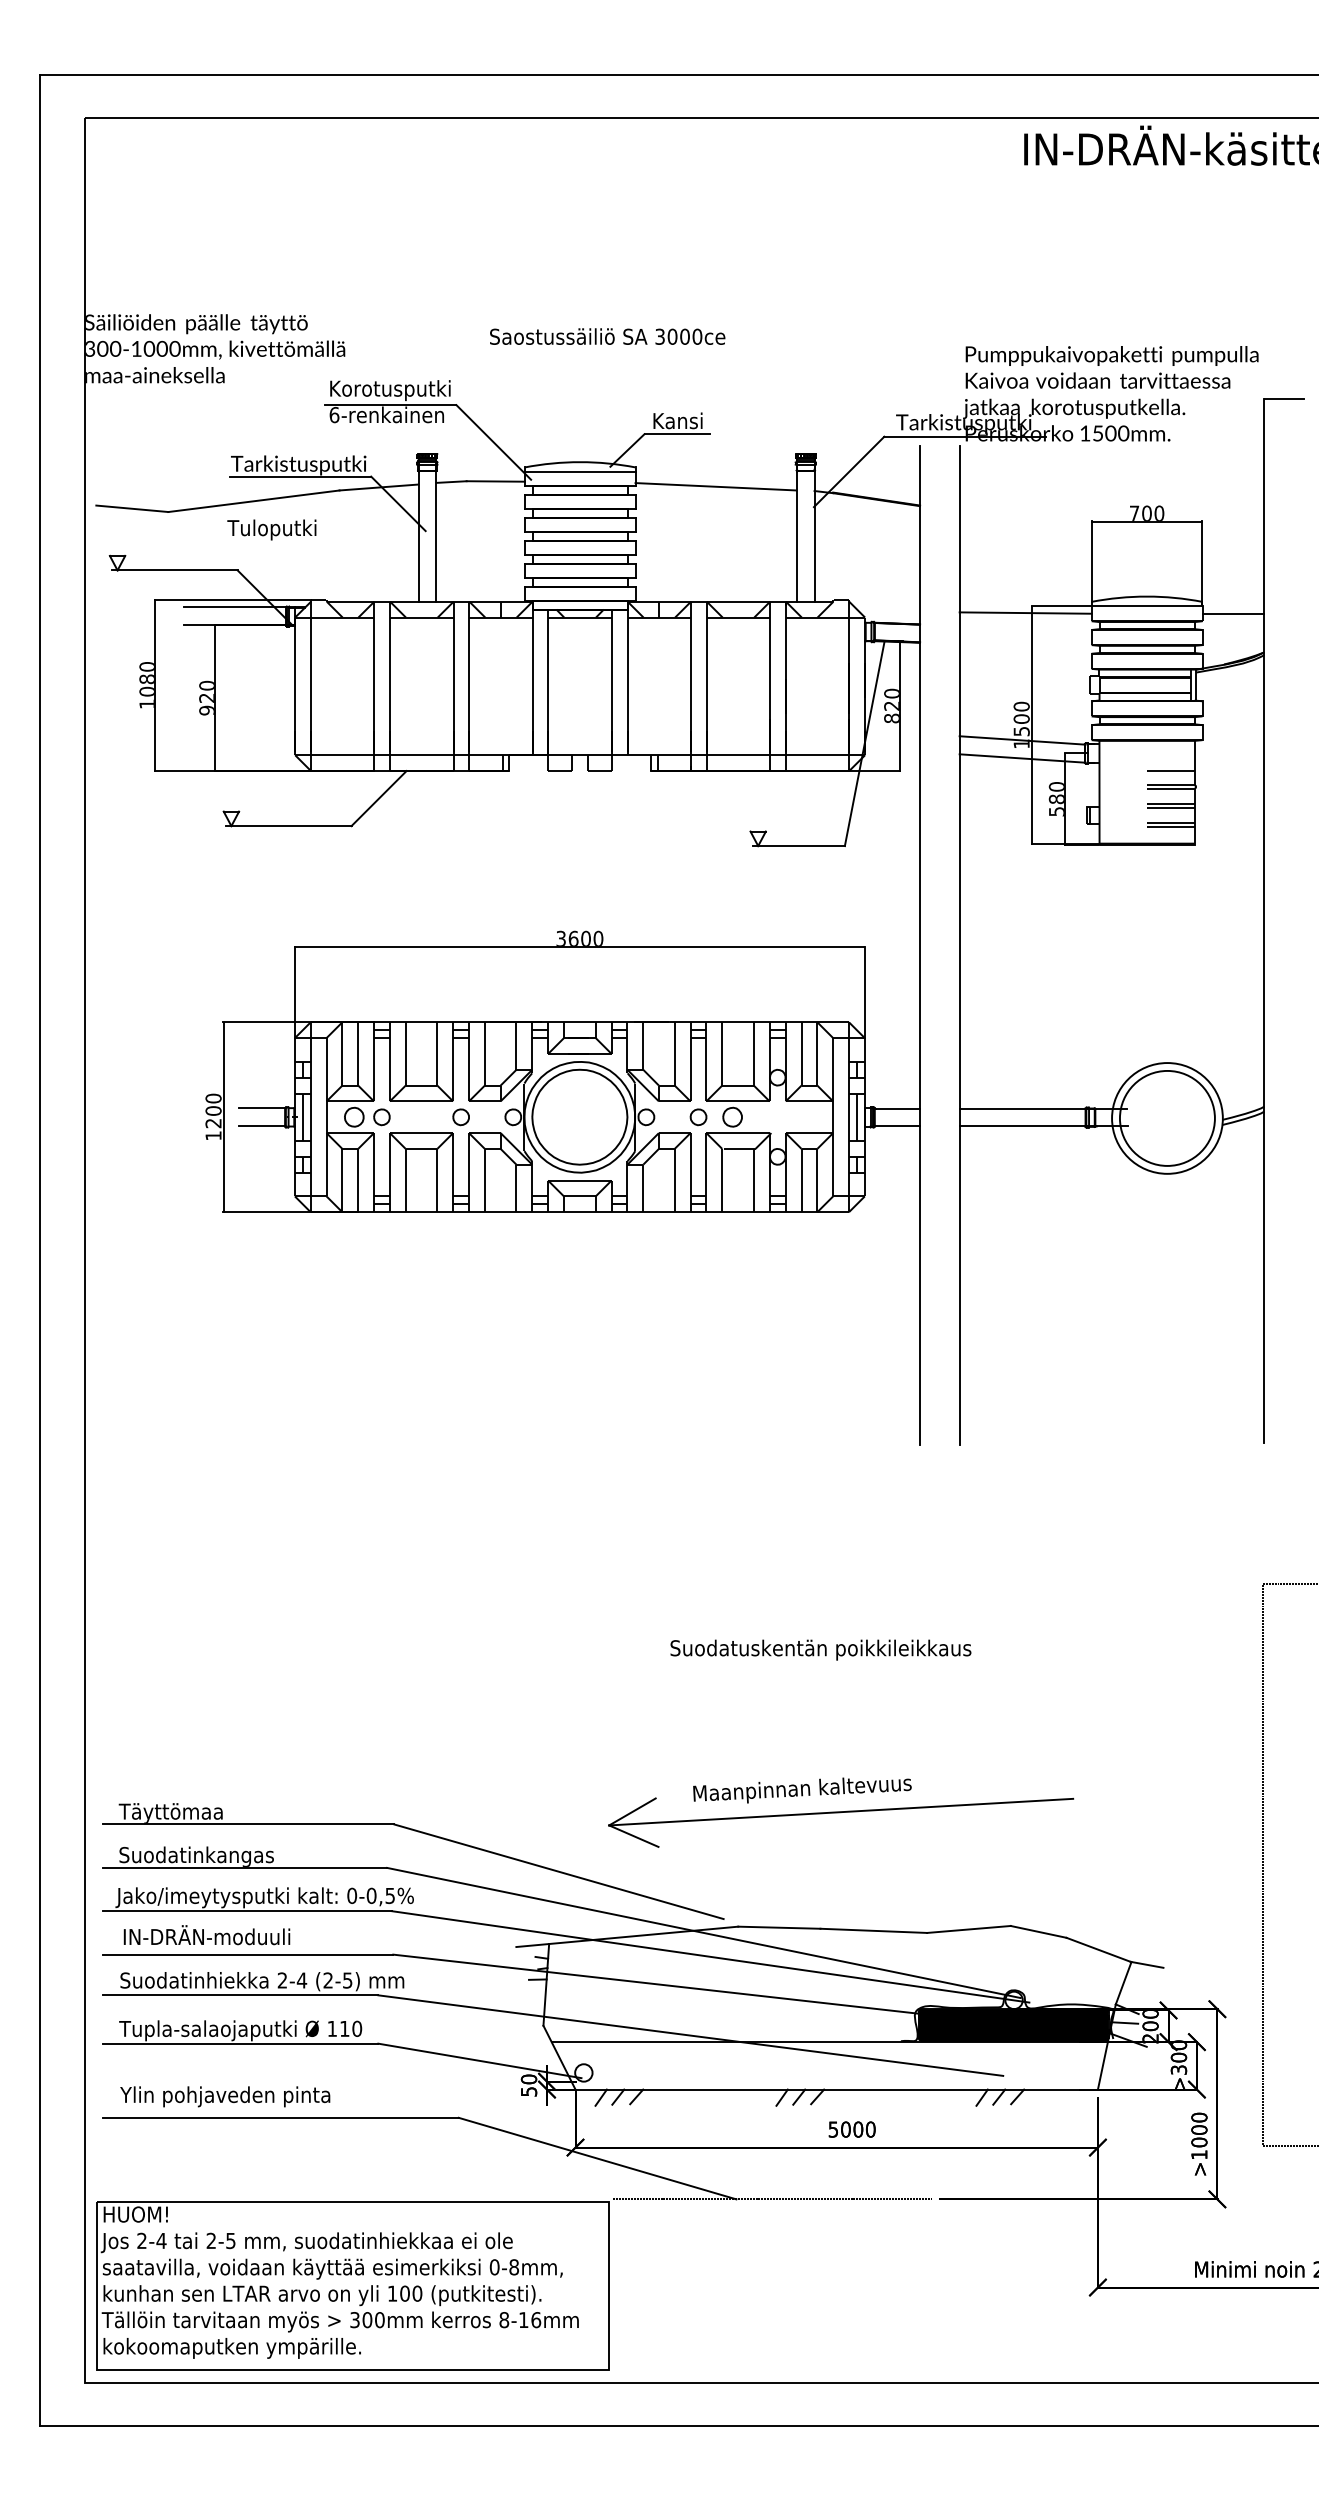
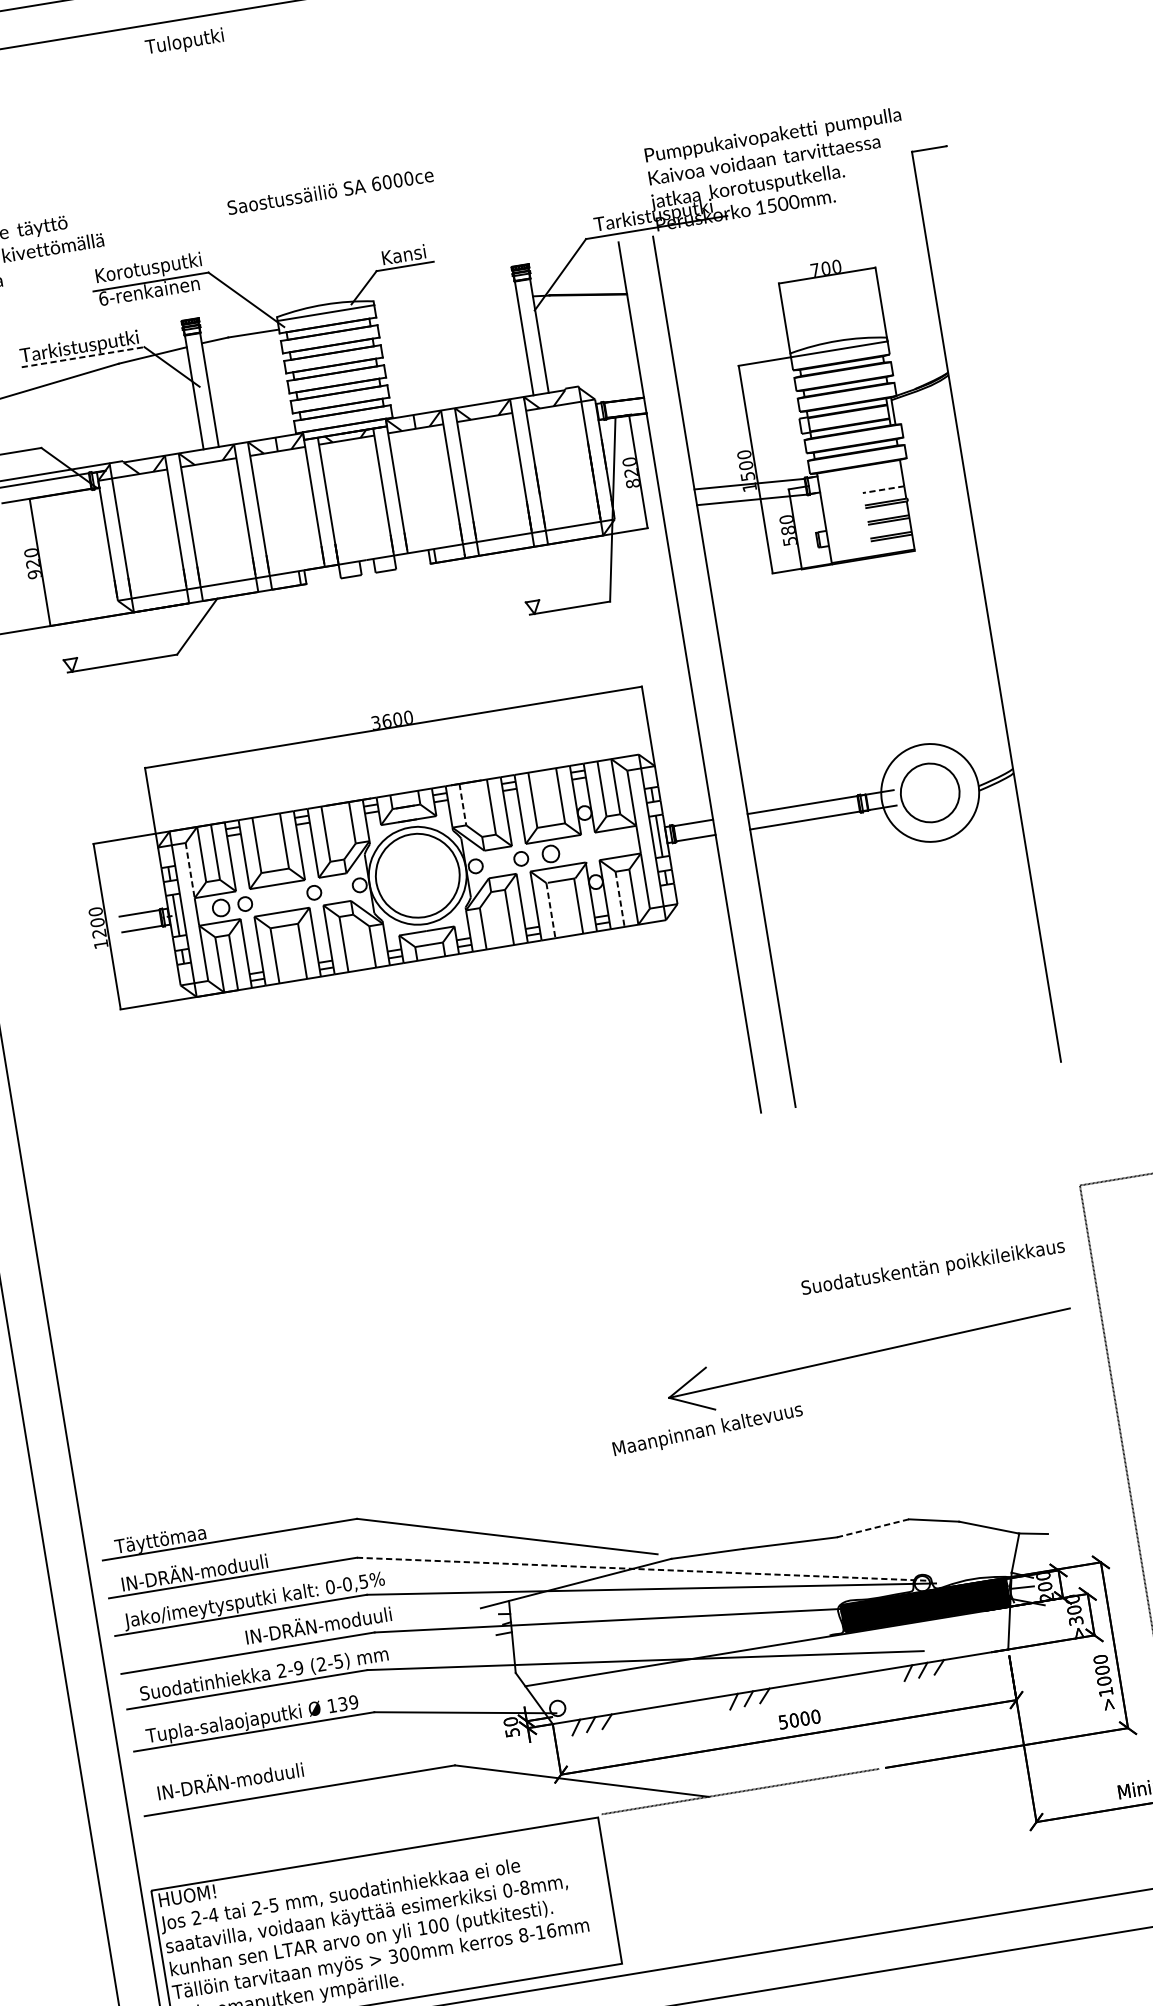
text: (660, 336) -> (376, 183), 3000ce -> 6000ce
line: (301, 476) -> (83, 356), solid -> dashed
line: (715, 486) -> (445, 306), removed
text: (271, 529) -> (184, 42), moved
line: (1025, 612) -> (734, 372), removed
line: (1233, 613) -> (915, 343), removed
line: (1170, 771) -> (883, 490), solid -> dashed
line: (643, 1046) -> (463, 805), solid -> dashed
line: (326, 1069) -> (190, 870), solid -> dashed
circle: (1166, 1117) -> (929, 792), size x0.7
line: (722, 1180) -> (551, 910), solid -> dashed
line: (801, 1180) -> (620, 899), solid -> dashed
text: (820, 1649) -> (932, 1267), moved
part: (840, 1813) -> (869, 1354), moved
text: (202, 1854) -> (194, 1572), Suodatinkangas -> IN-DRÄN-moduuli
line: (968, 1929) -> (872, 1528), solid -> dashed
line: (704, 1933) -> (642, 1569), solid -> dashed
text: (206, 1935) -> (318, 1624), moved
text: (301, 1980) -> (298, 1668), 2-4 -> 2-9
text: (351, 2028) -> (348, 1702), 110 -> 139
text: (225, 2095) -> (248, 1779), Ylin pohjaveden pinta -> IN-DRÄN-moduuli

